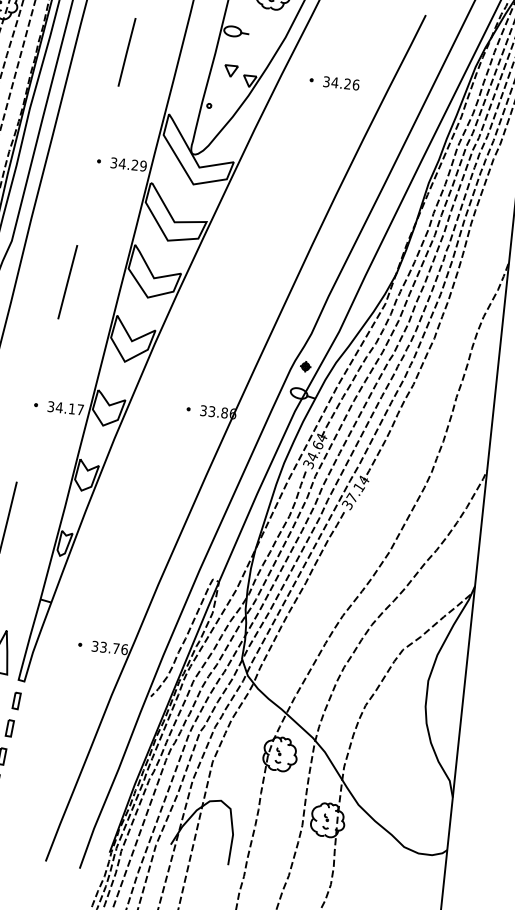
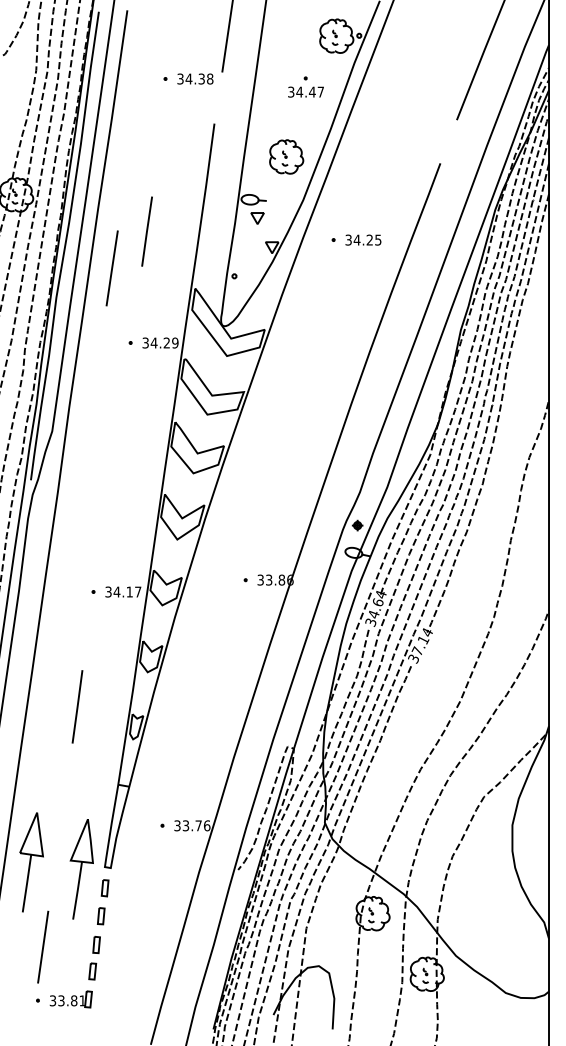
part: (231, 71) -> (257, 218), moved
text: (356, 84) -> (378, 239), 34.26 -> 34.25
line: (67, 282) -> (111, 268), moved

